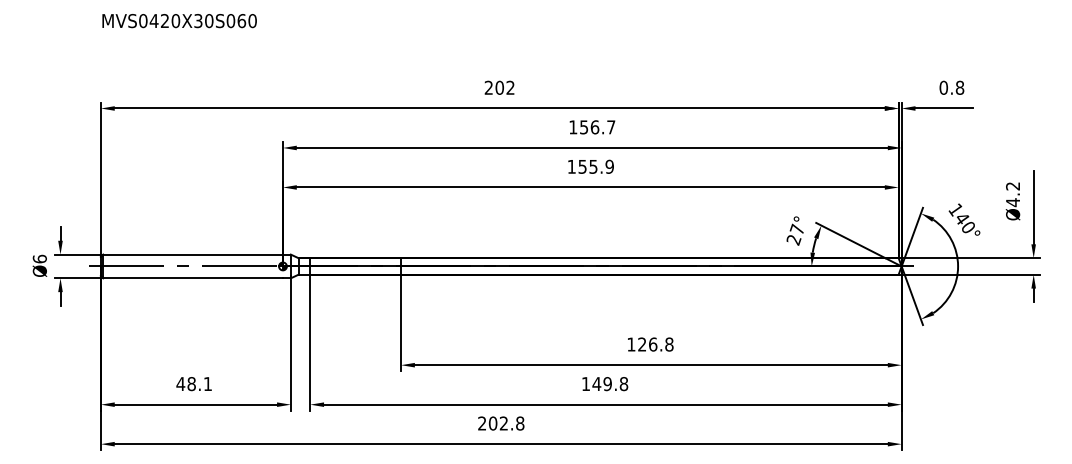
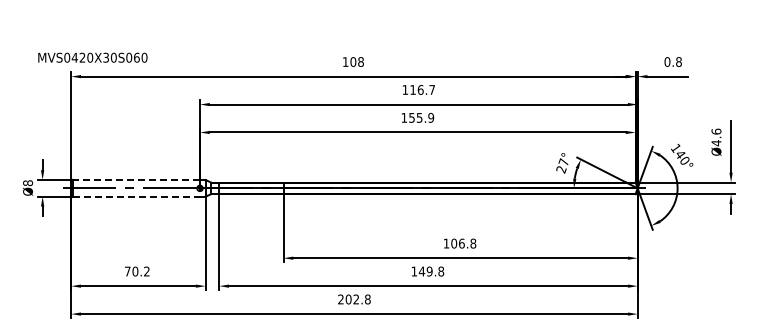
text: (179, 20) -> (92, 57), moved
text: (498, 87) -> (352, 61), 202 -> 108
text: (583, 126) -> (412, 89), 156.7 -> 116.7
text: (1013, 186) -> (716, 131), Ø4.2 -> Ø4.6
line: (193, 253) -> (136, 179), solid -> dashed
text: (39, 259) -> (27, 183), Ø6 -> Ø8
line: (193, 277) -> (136, 196), solid -> dashed
text: (642, 344) -> (454, 243), 126.8 -> 106.8
text: (193, 383) -> (136, 271), 48.1 -> 70.2

